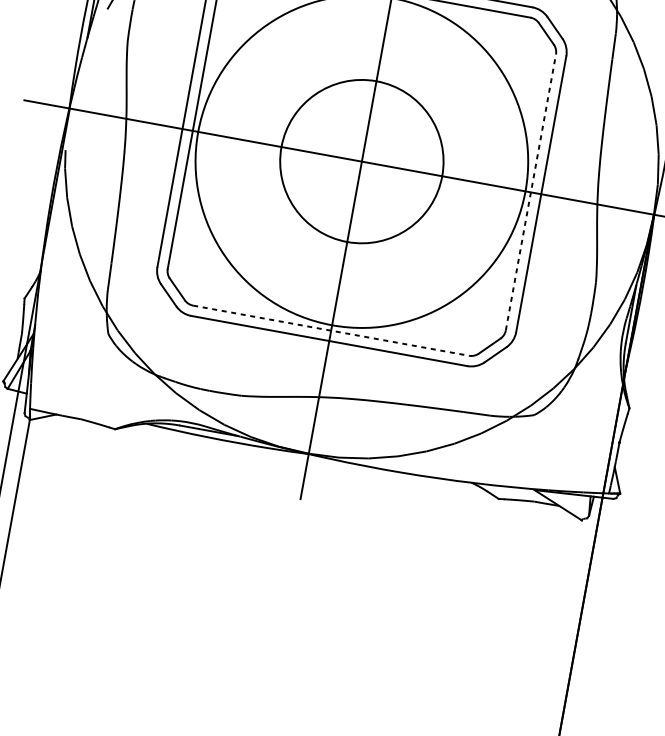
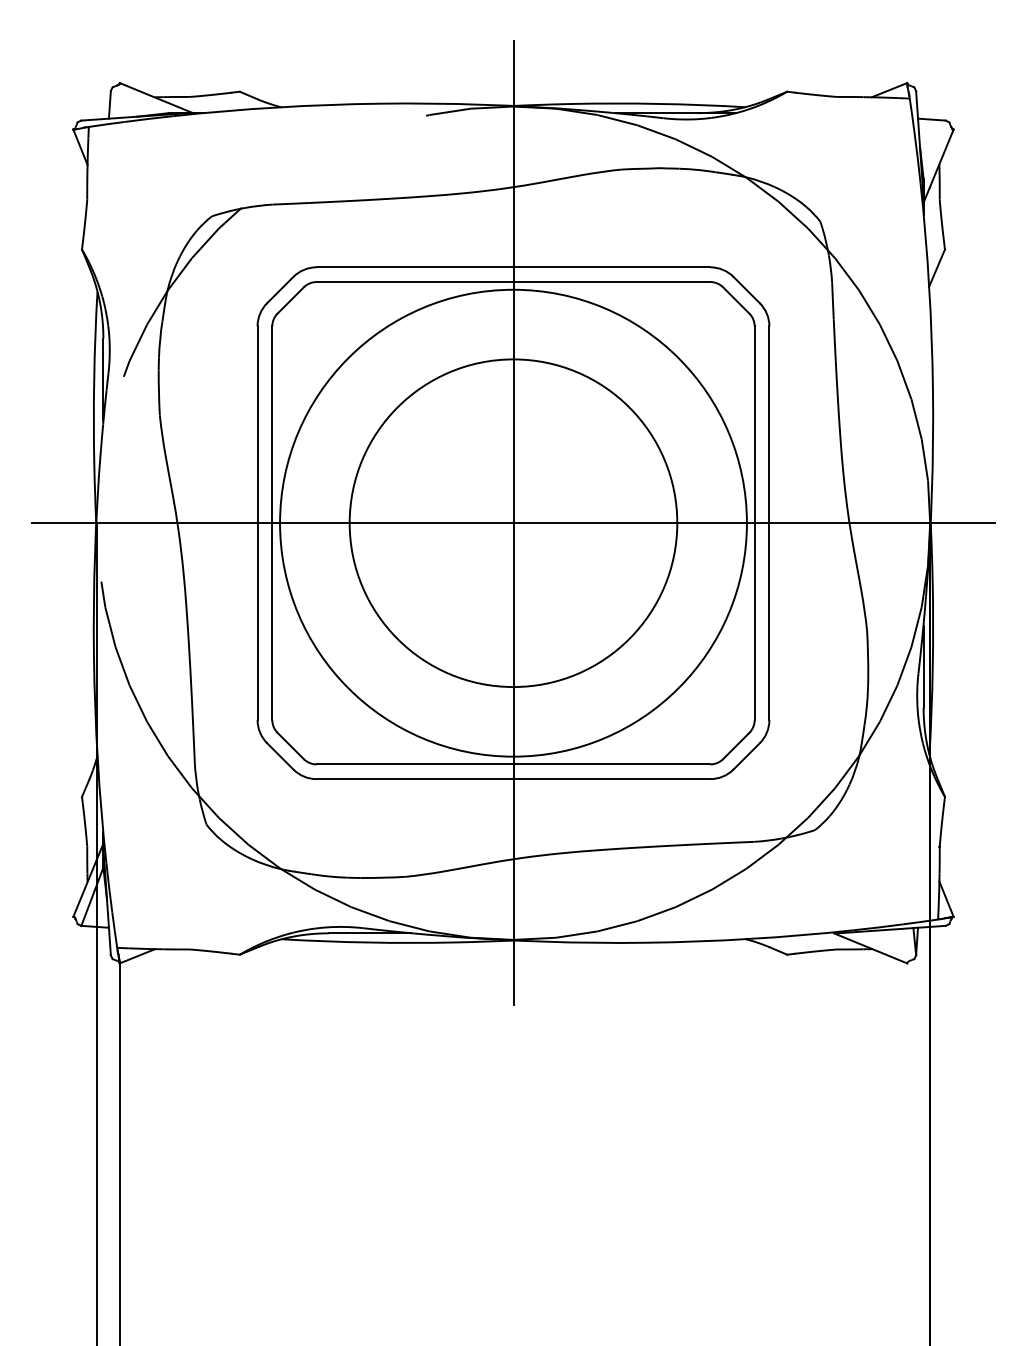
circle: (361, 161) -> (513, 523), size x1.43
line: (530, 192) -> (754, 523), dashed -> solid
line: (331, 330) -> (513, 764), dashed -> solid

